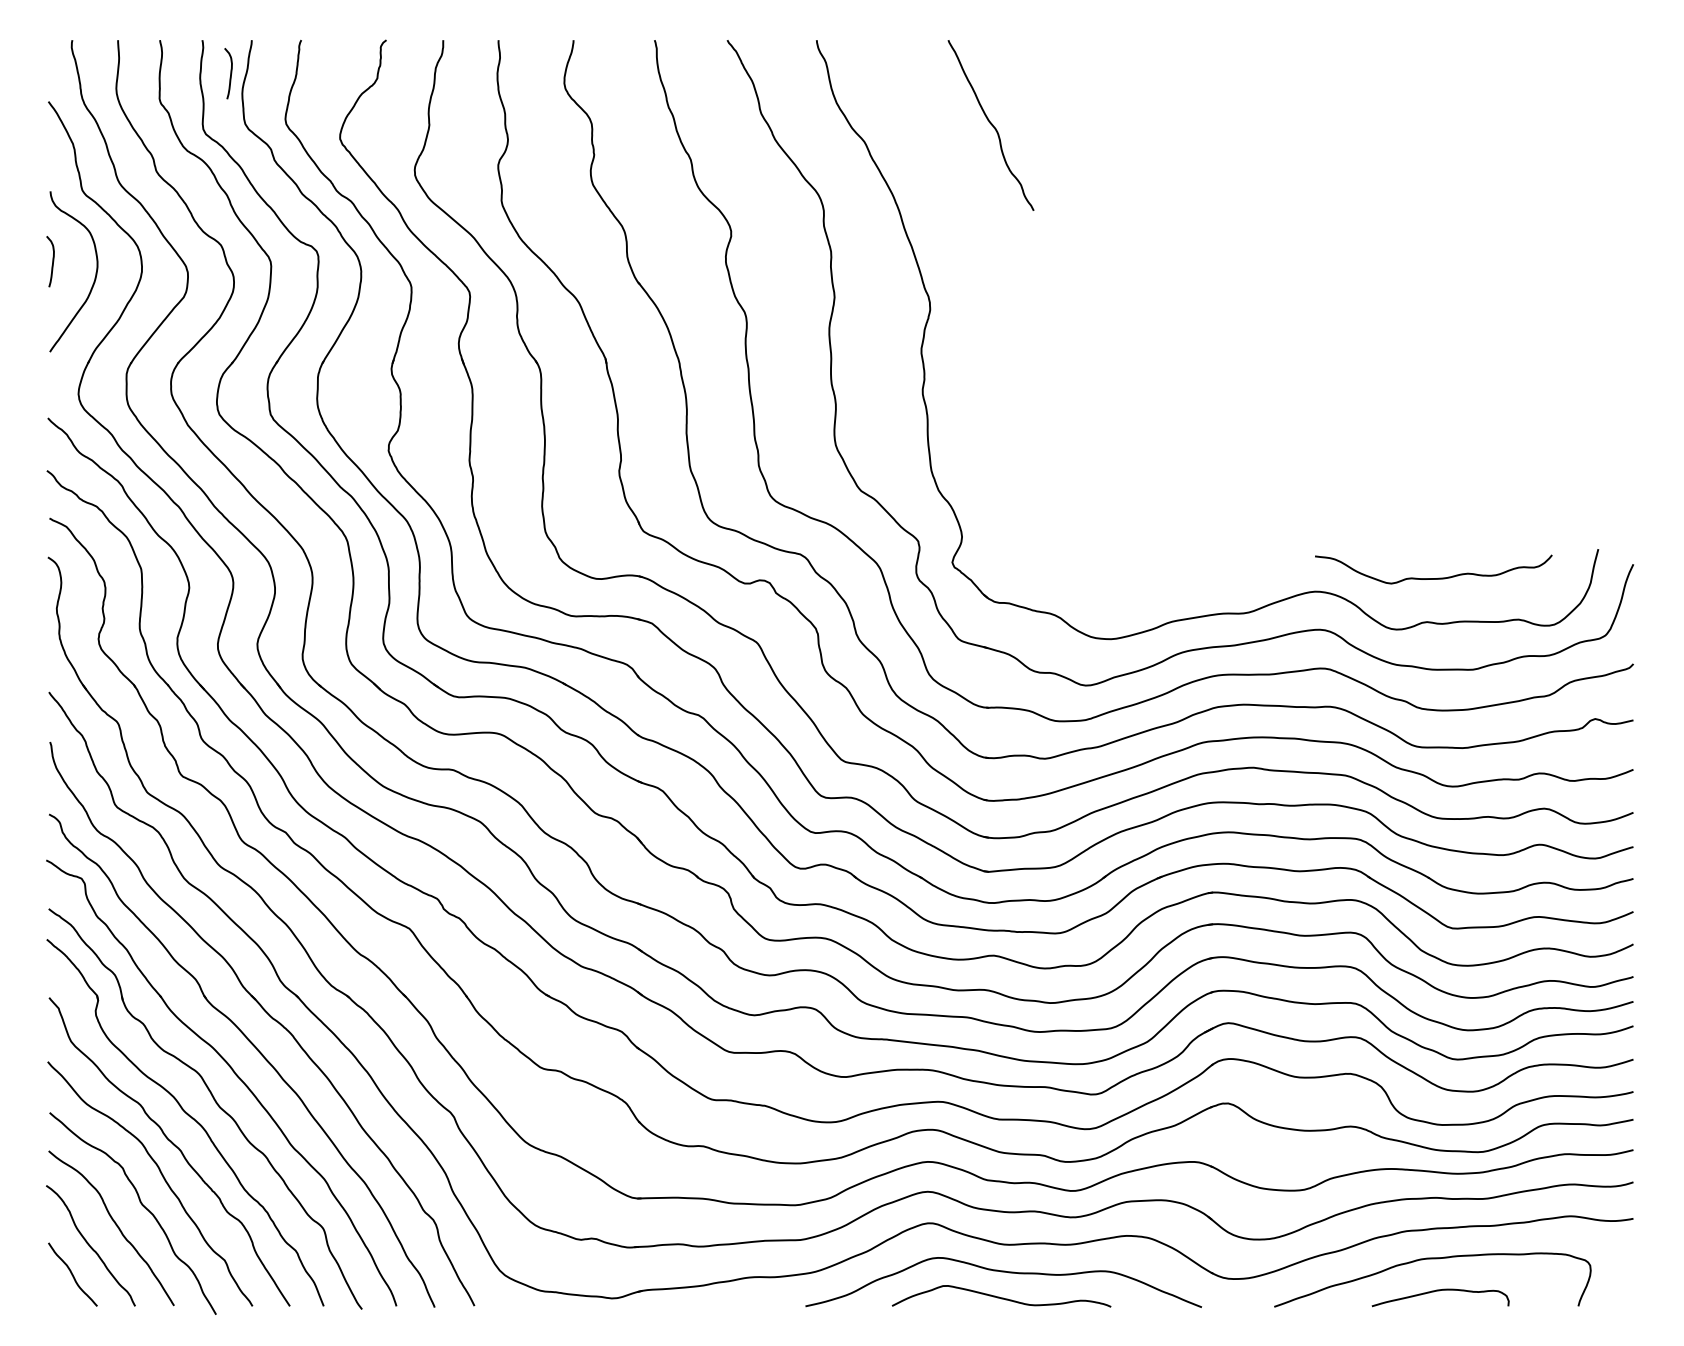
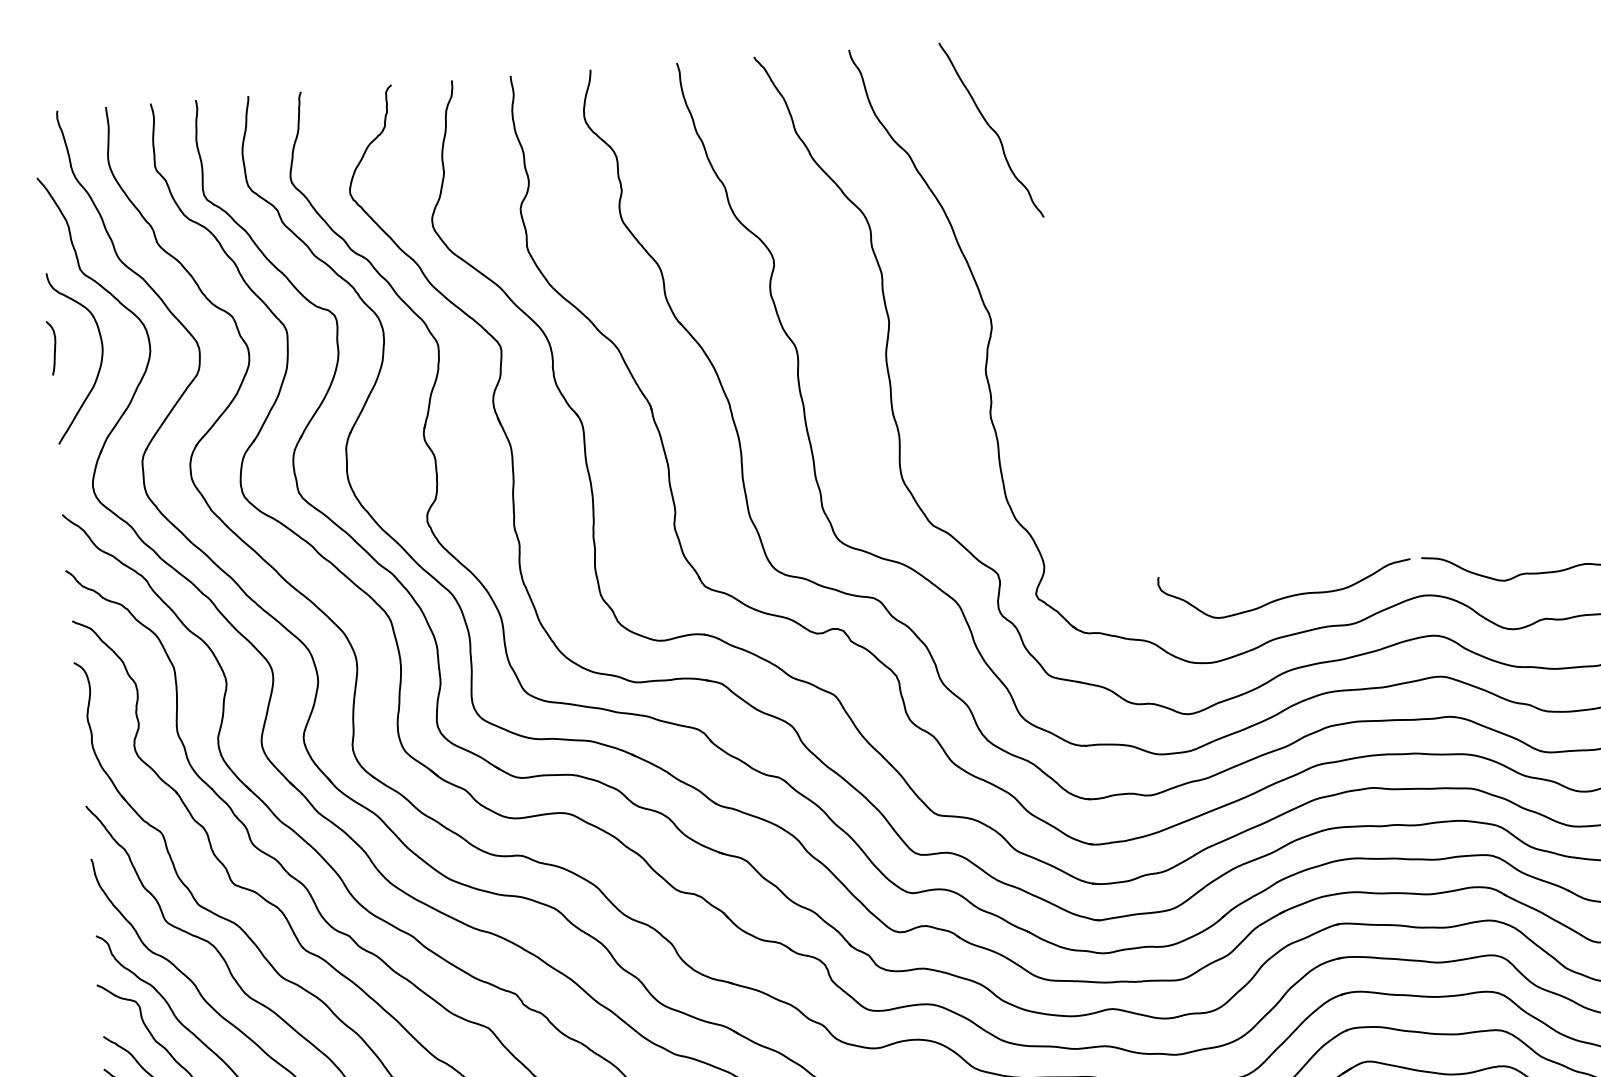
curve: (230, 73) -> (228, 133), removed
curve: (990, 124) -> (990, 129), moved
curve: (1185, 582) -> (1285, 596), added

